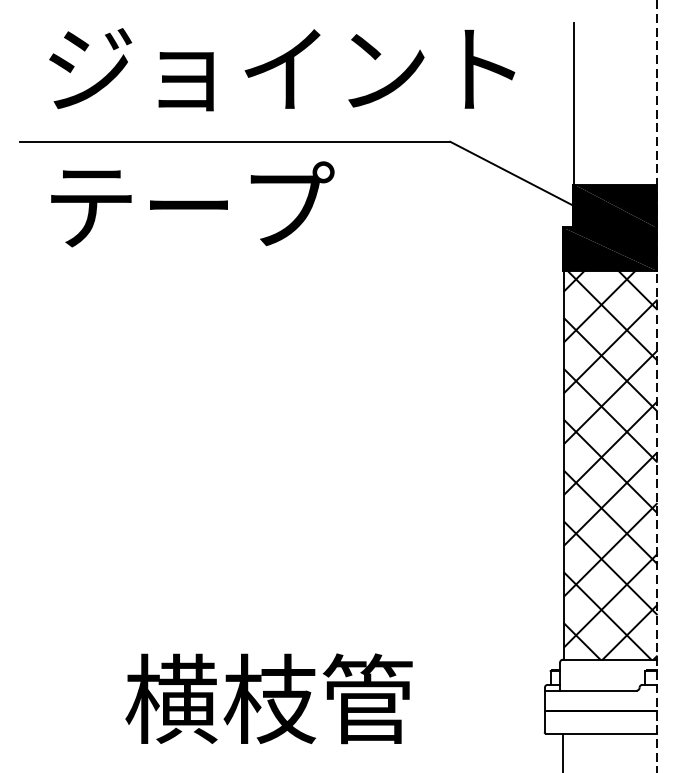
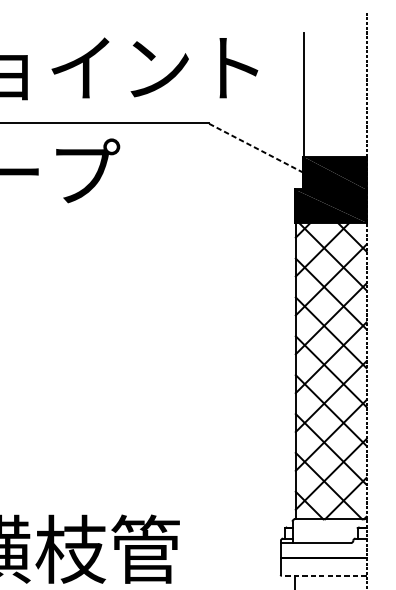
line: (512, 173) -> (256, 147), solid -> dashed
line: (600, 733) -> (323, 575), solid -> dashed

